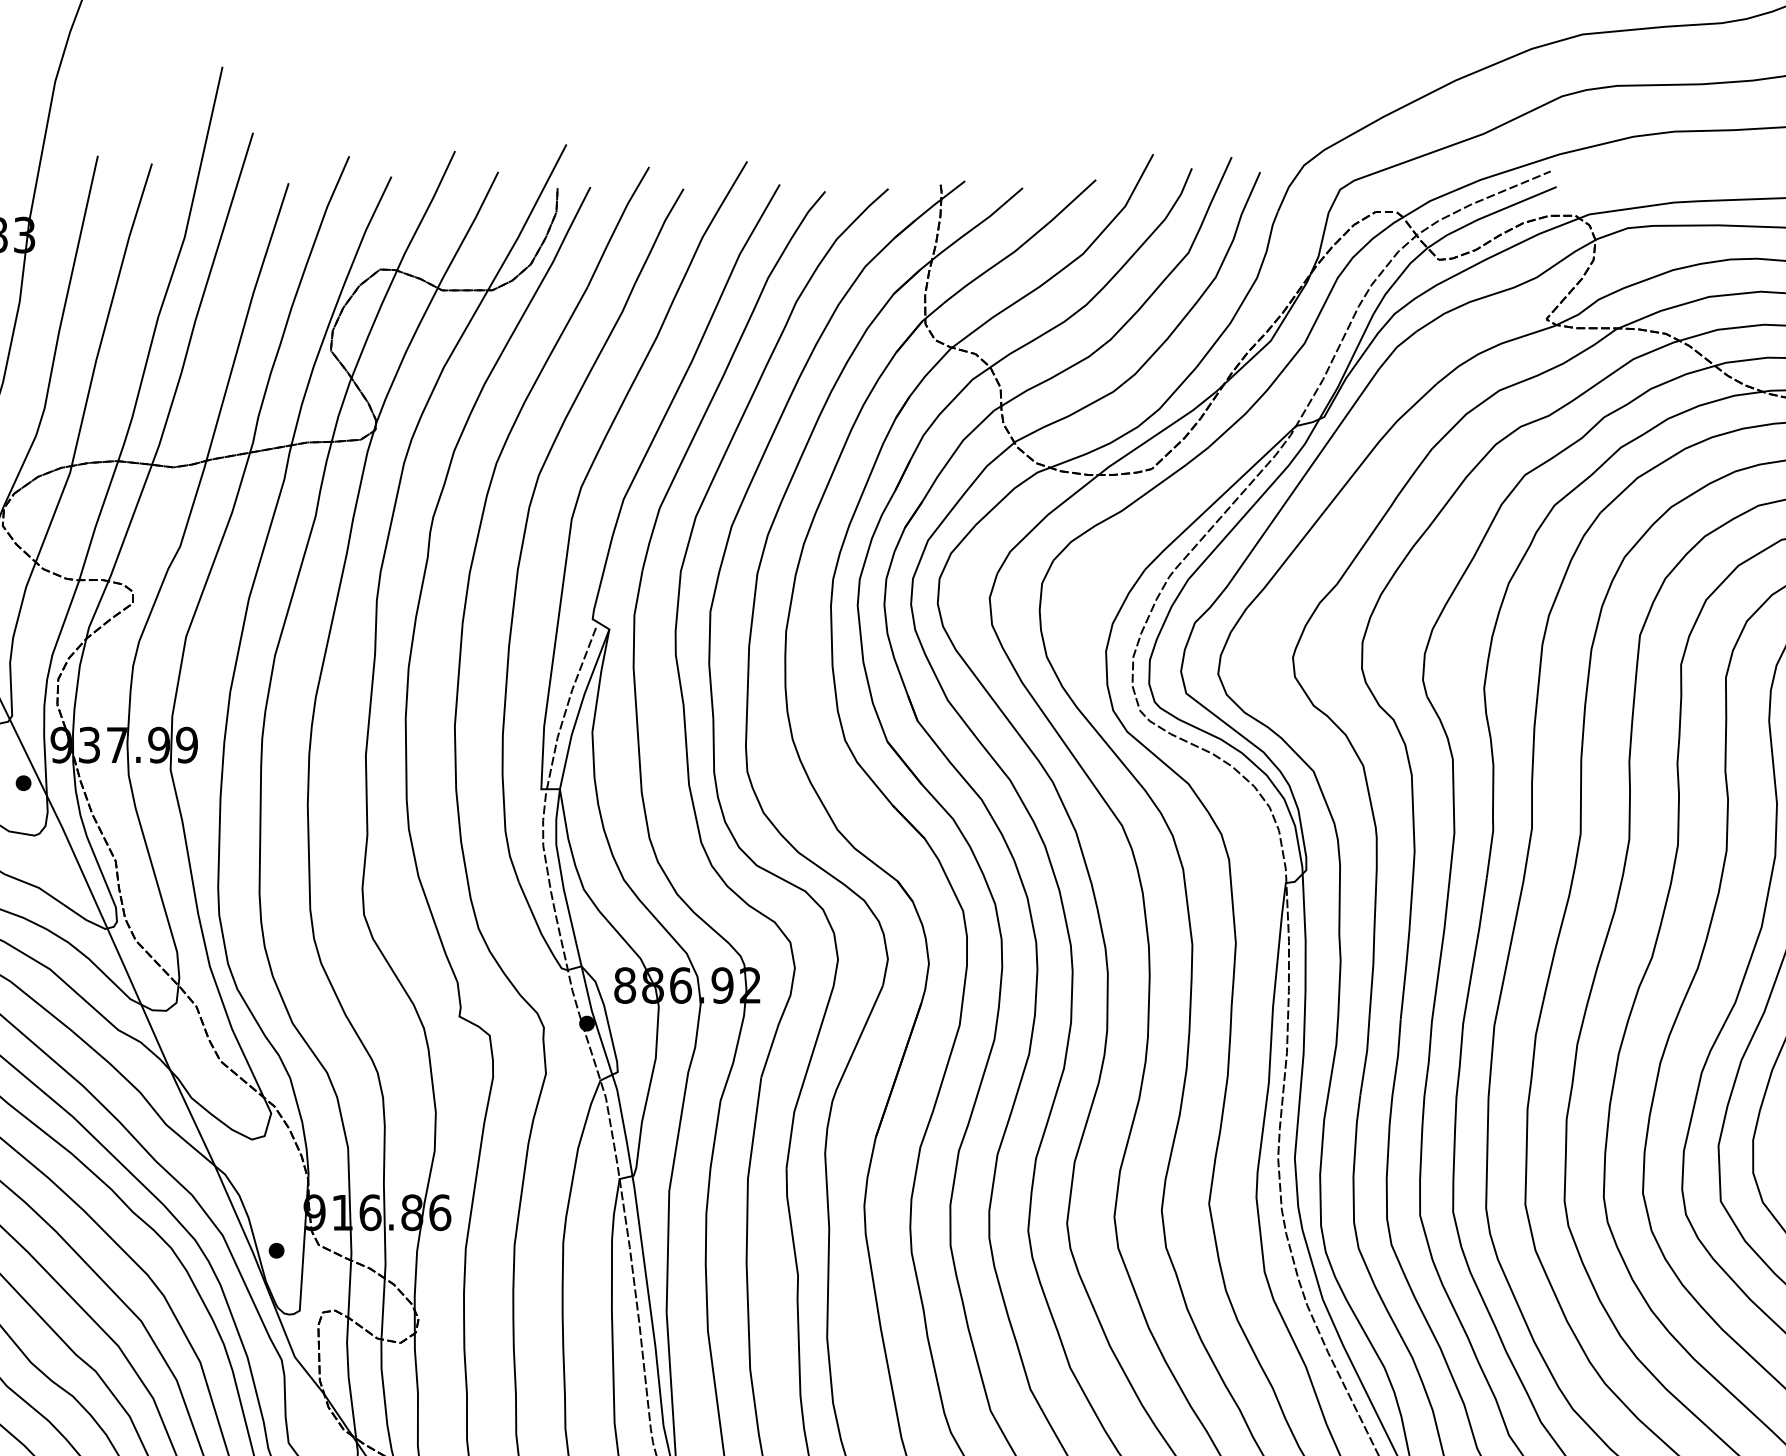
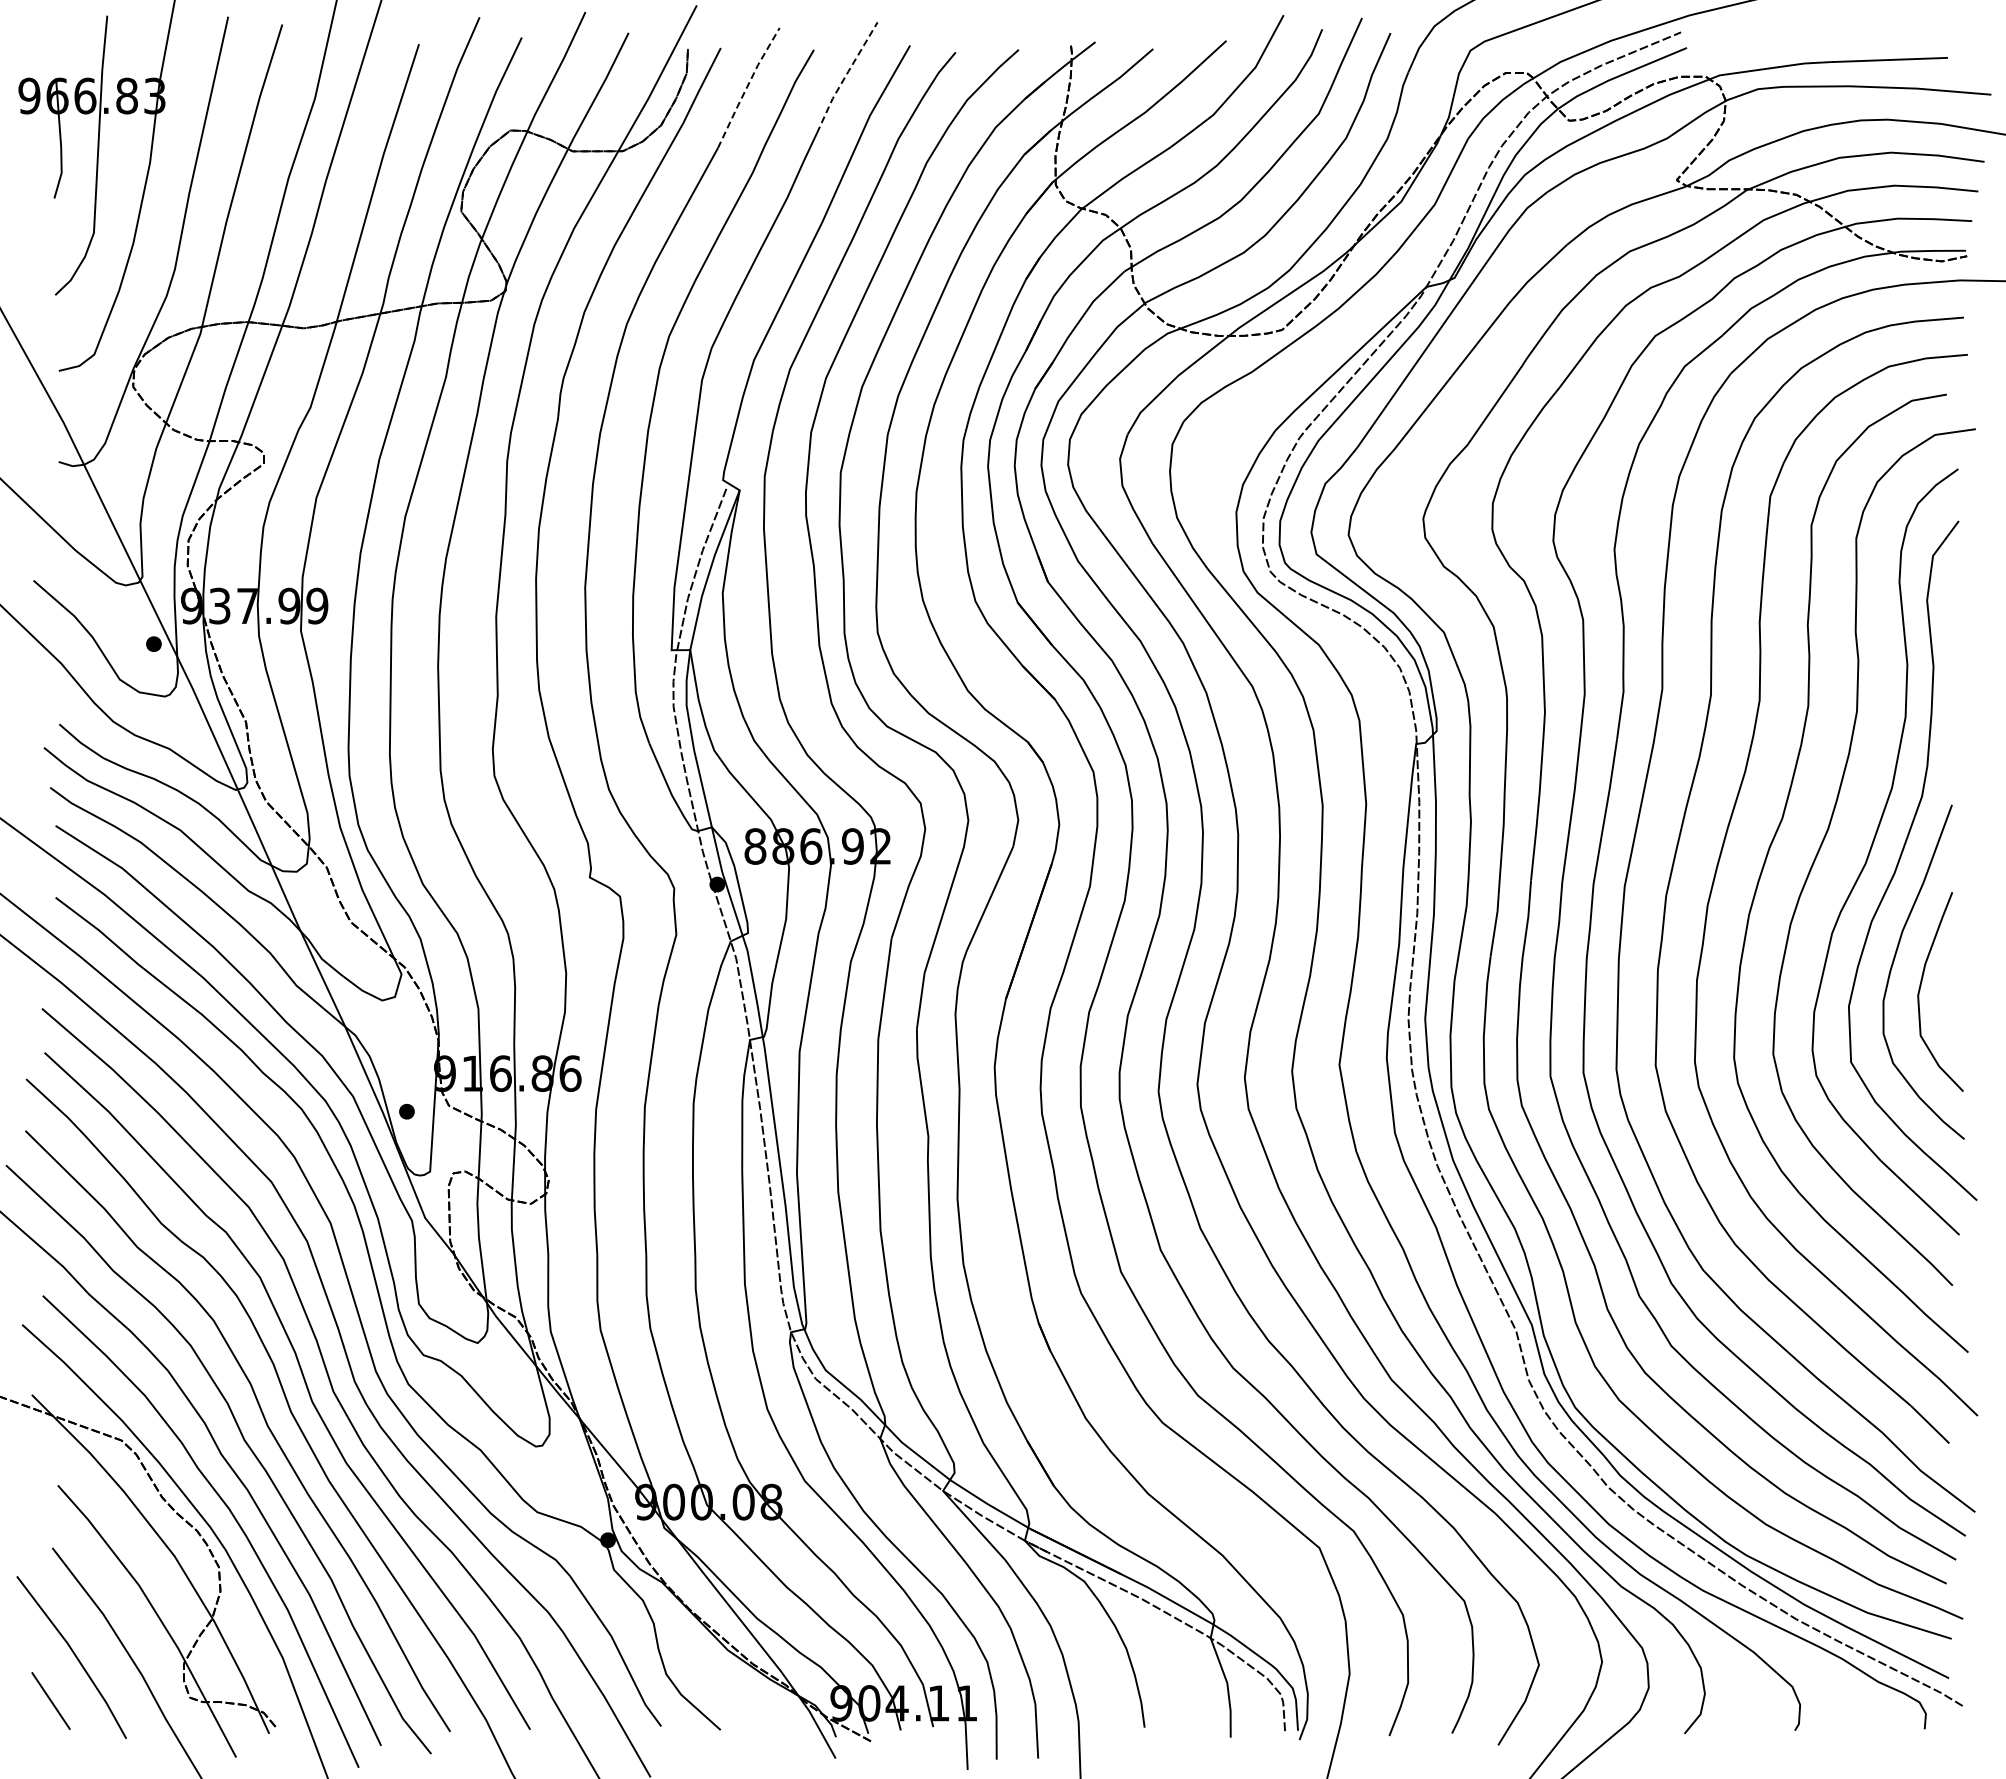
line: (715, 215) -> (845, 76), solid -> dashed
line: (617, 226) -> (747, 87), solid -> dashed

